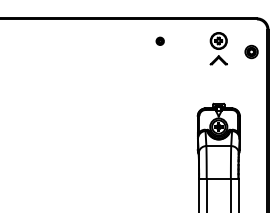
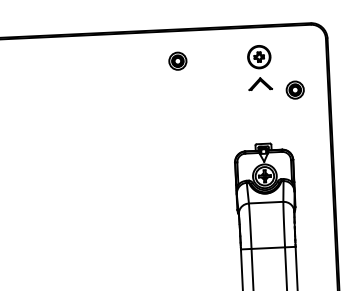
part: (160, 41) -> (178, 61), size x1.67
part: (251, 51) -> (295, 89), moved

